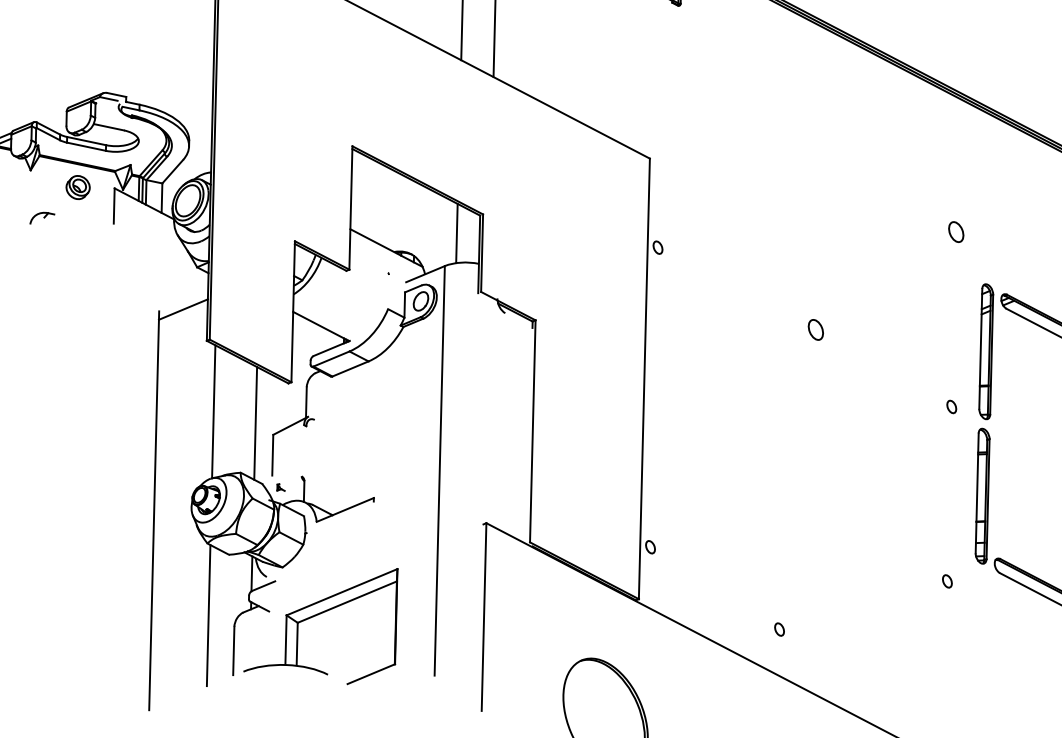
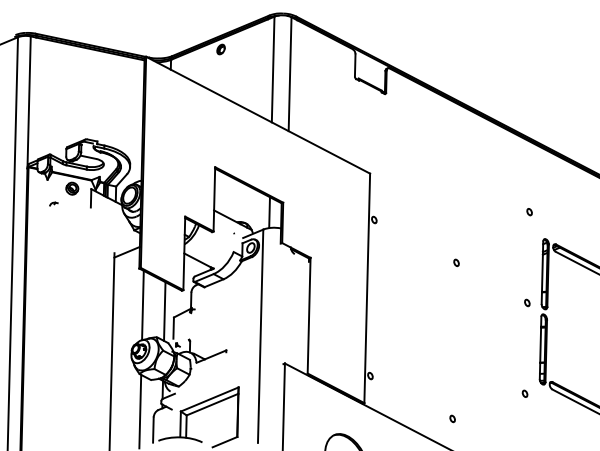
part: (42, 215) -> (53, 203), size x0.62
part: (955, 233) -> (529, 212), size x0.62
part: (815, 329) -> (456, 262), size x0.62
part: (779, 628) -> (452, 418), moved

